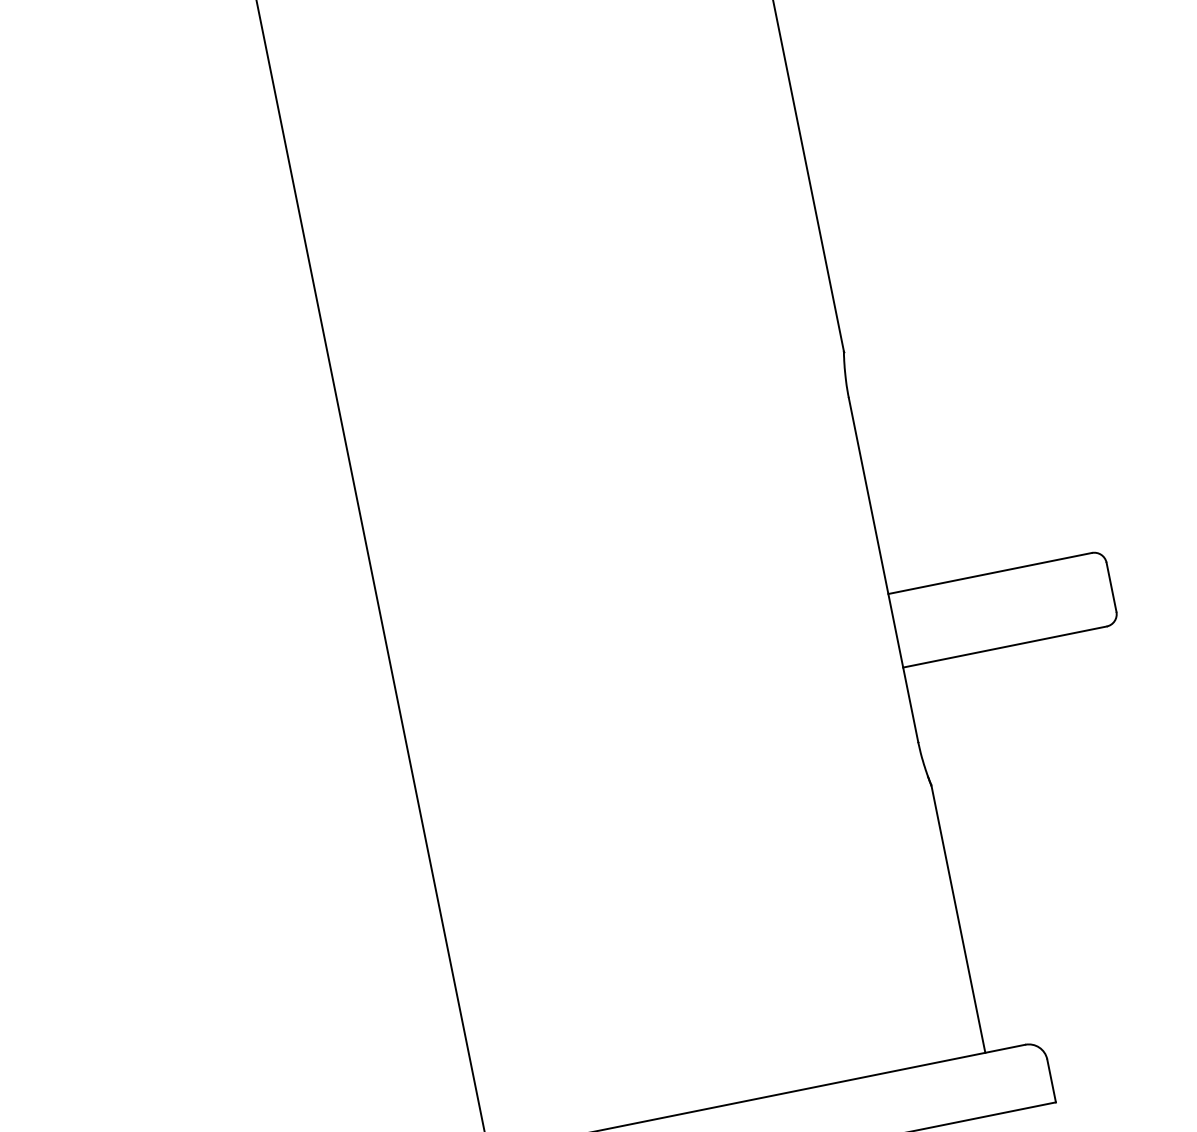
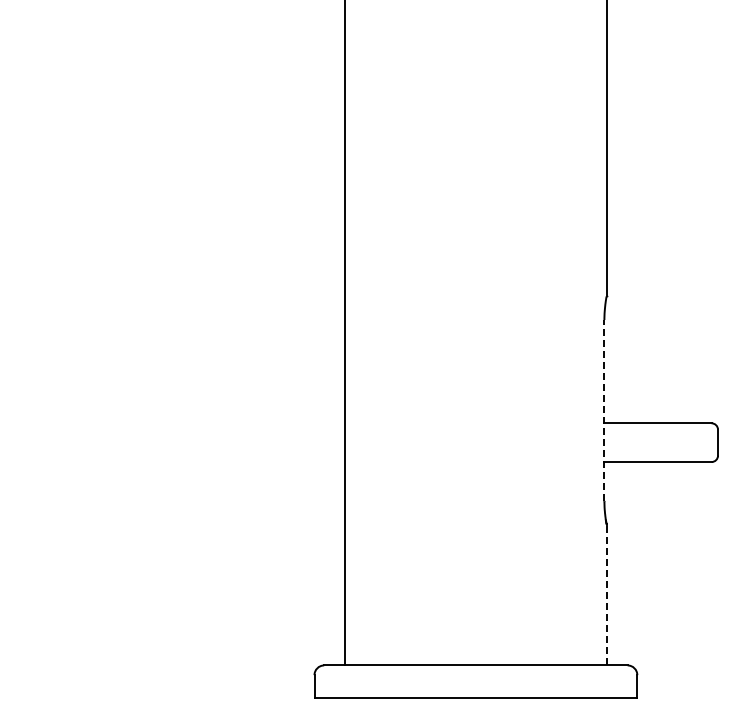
line: (883, 569) -> (604, 410), solid -> dashed
line: (957, 918) -> (606, 594), solid -> dashed

